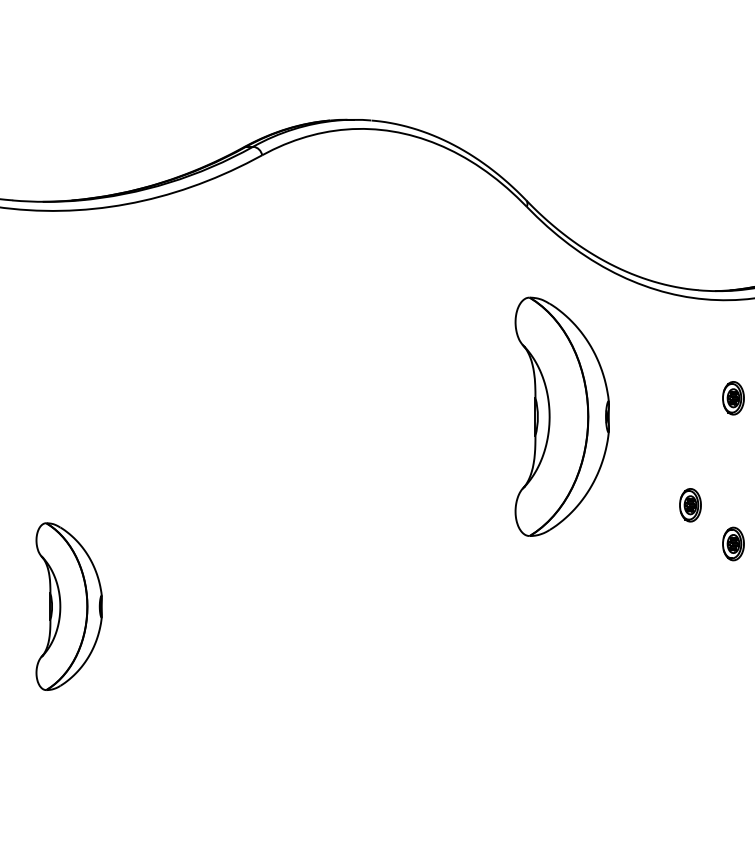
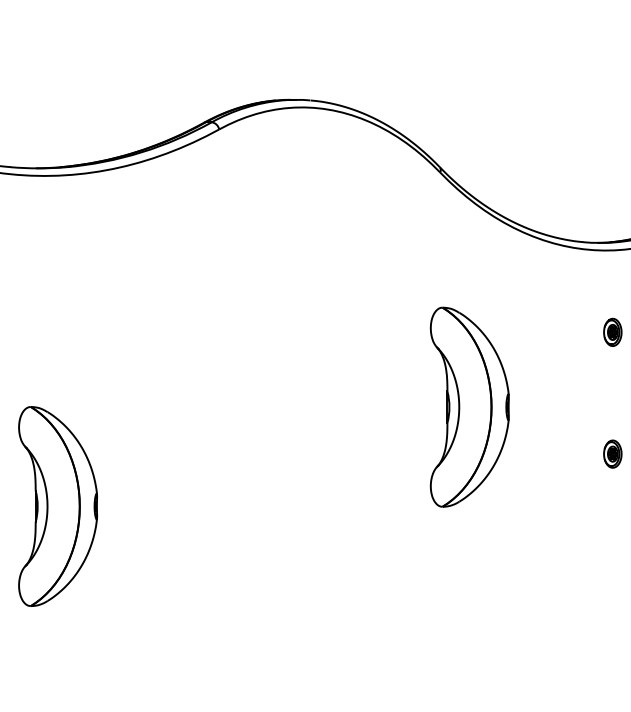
part: (561, 416) -> (469, 406), moved
part: (690, 505) -> (576, 421), removed
part: (68, 606) -> (57, 506), size x1.43

